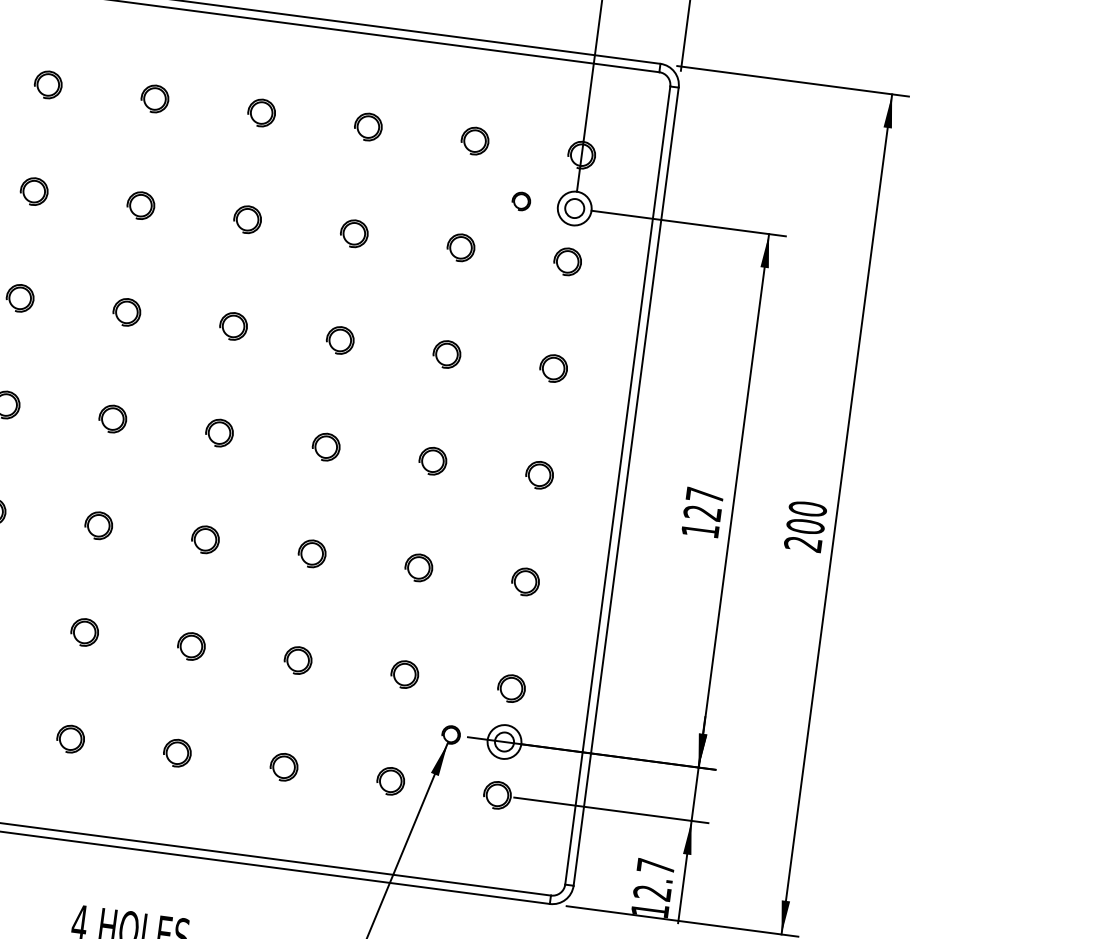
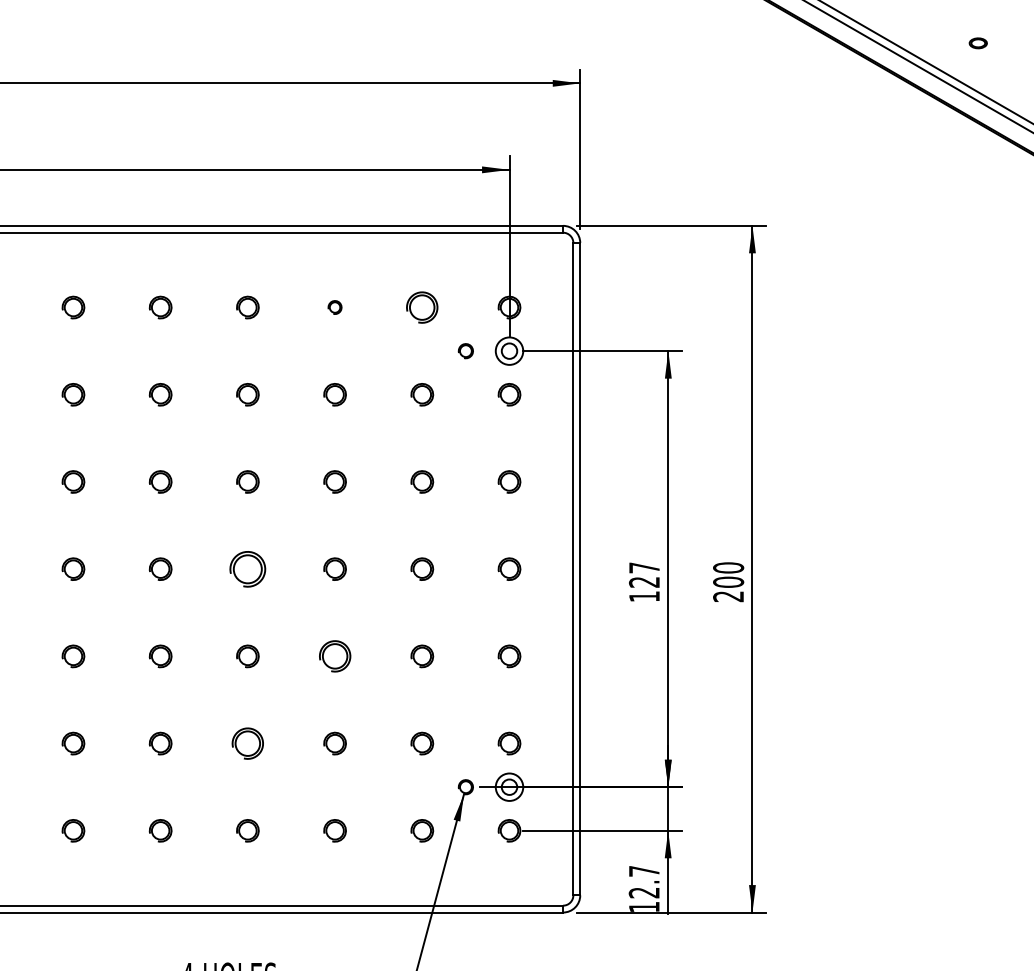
part: (367, 126) -> (334, 307), size x0.6
part: (475, 141) -> (422, 307), size x1.4
part: (219, 432) -> (247, 568), size x1.6
part: (311, 553) -> (334, 656), size x1.4
part: (190, 646) -> (247, 743), size x1.4

